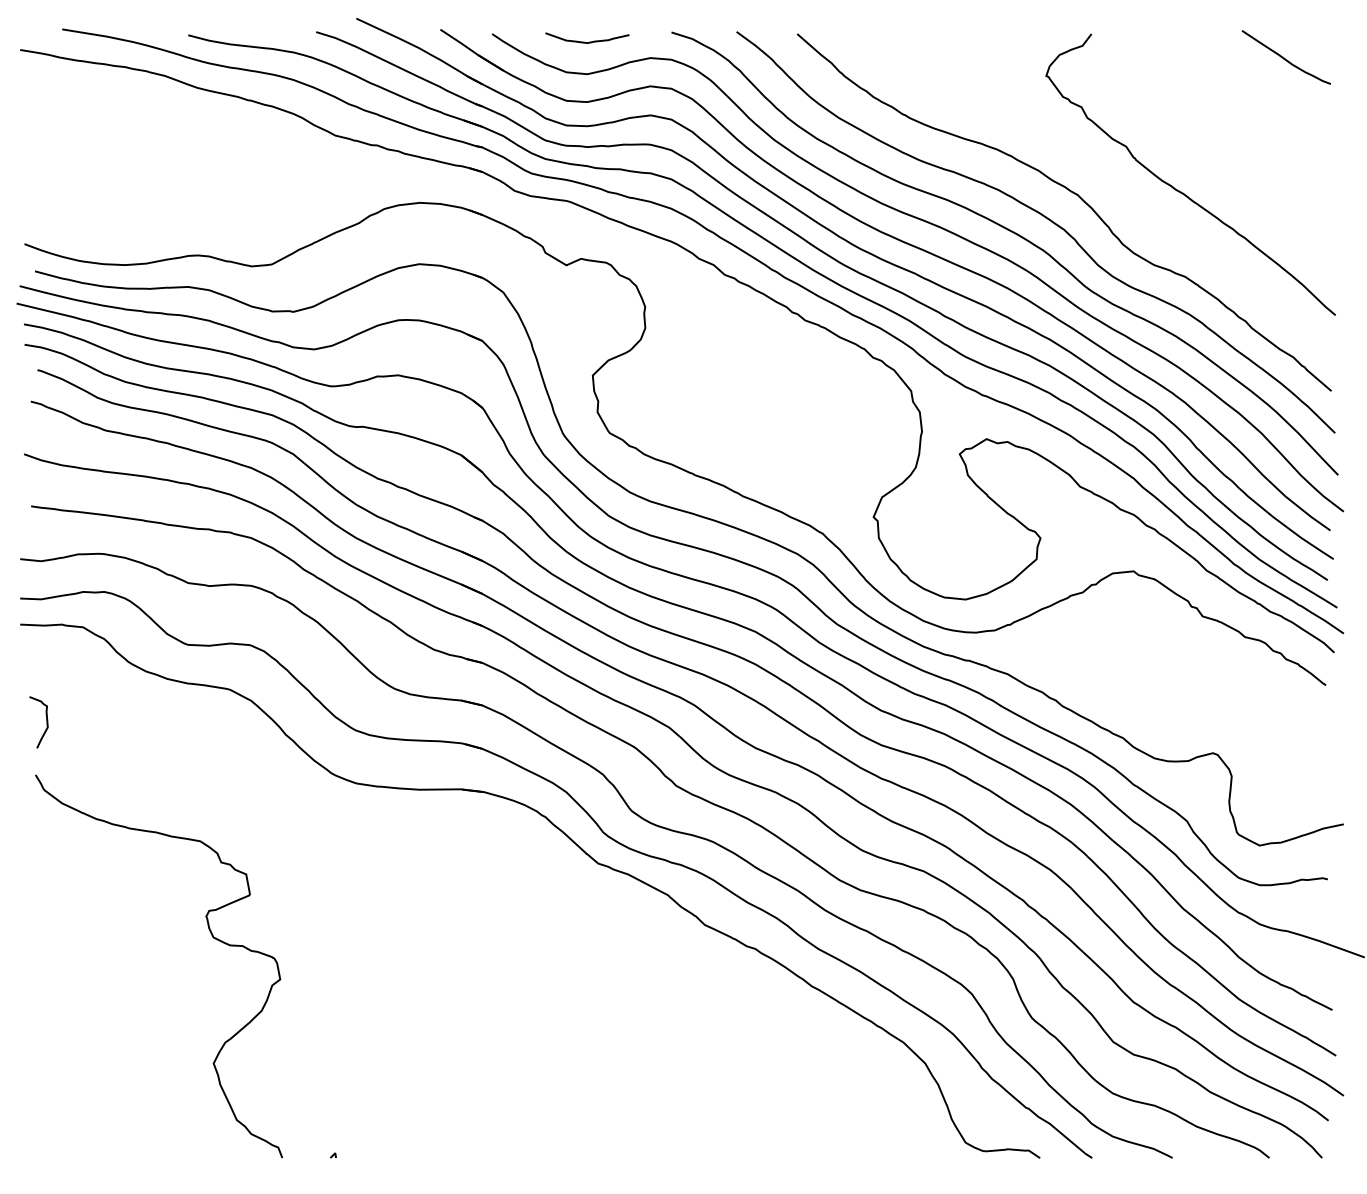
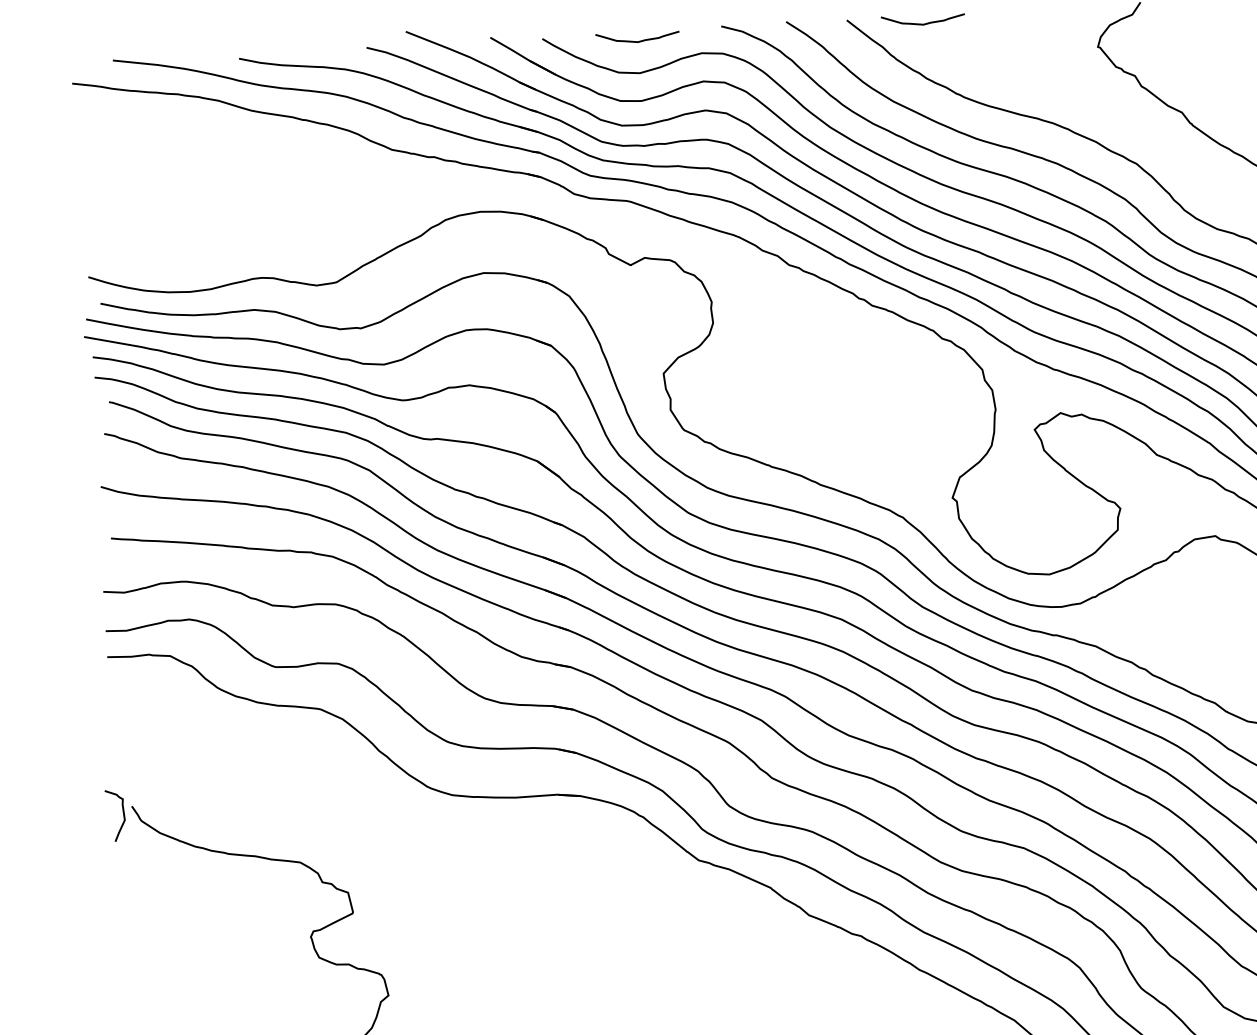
curve: (875, 41) -> (925, 22), added
curve: (46, 722) -> (123, 815), moved

